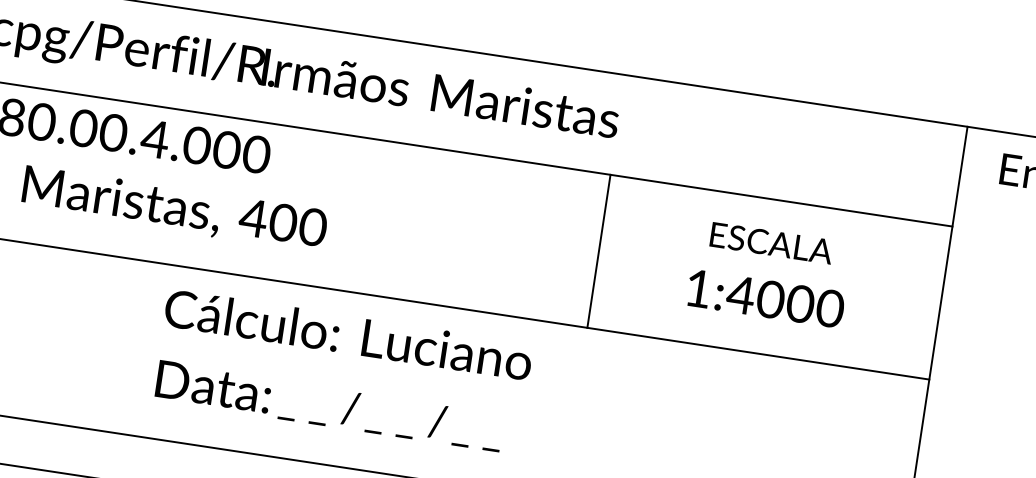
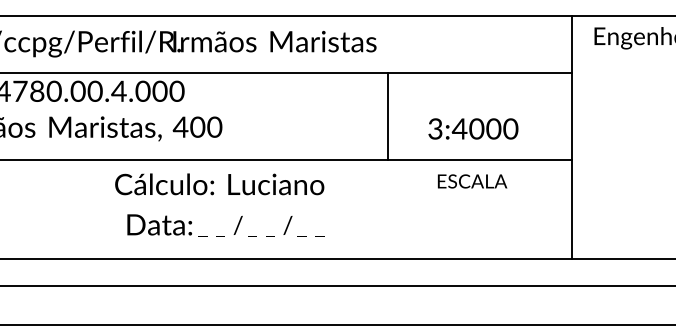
text: (771, 243) -> (472, 181), moved
line: (598, 251) -> (387, 116), moved
text: (698, 287) -> (435, 128), 1:4000 -> 3:4000
text: (348, 334) -> (219, 184), moved
text: (328, 405) -> (225, 225), moved

